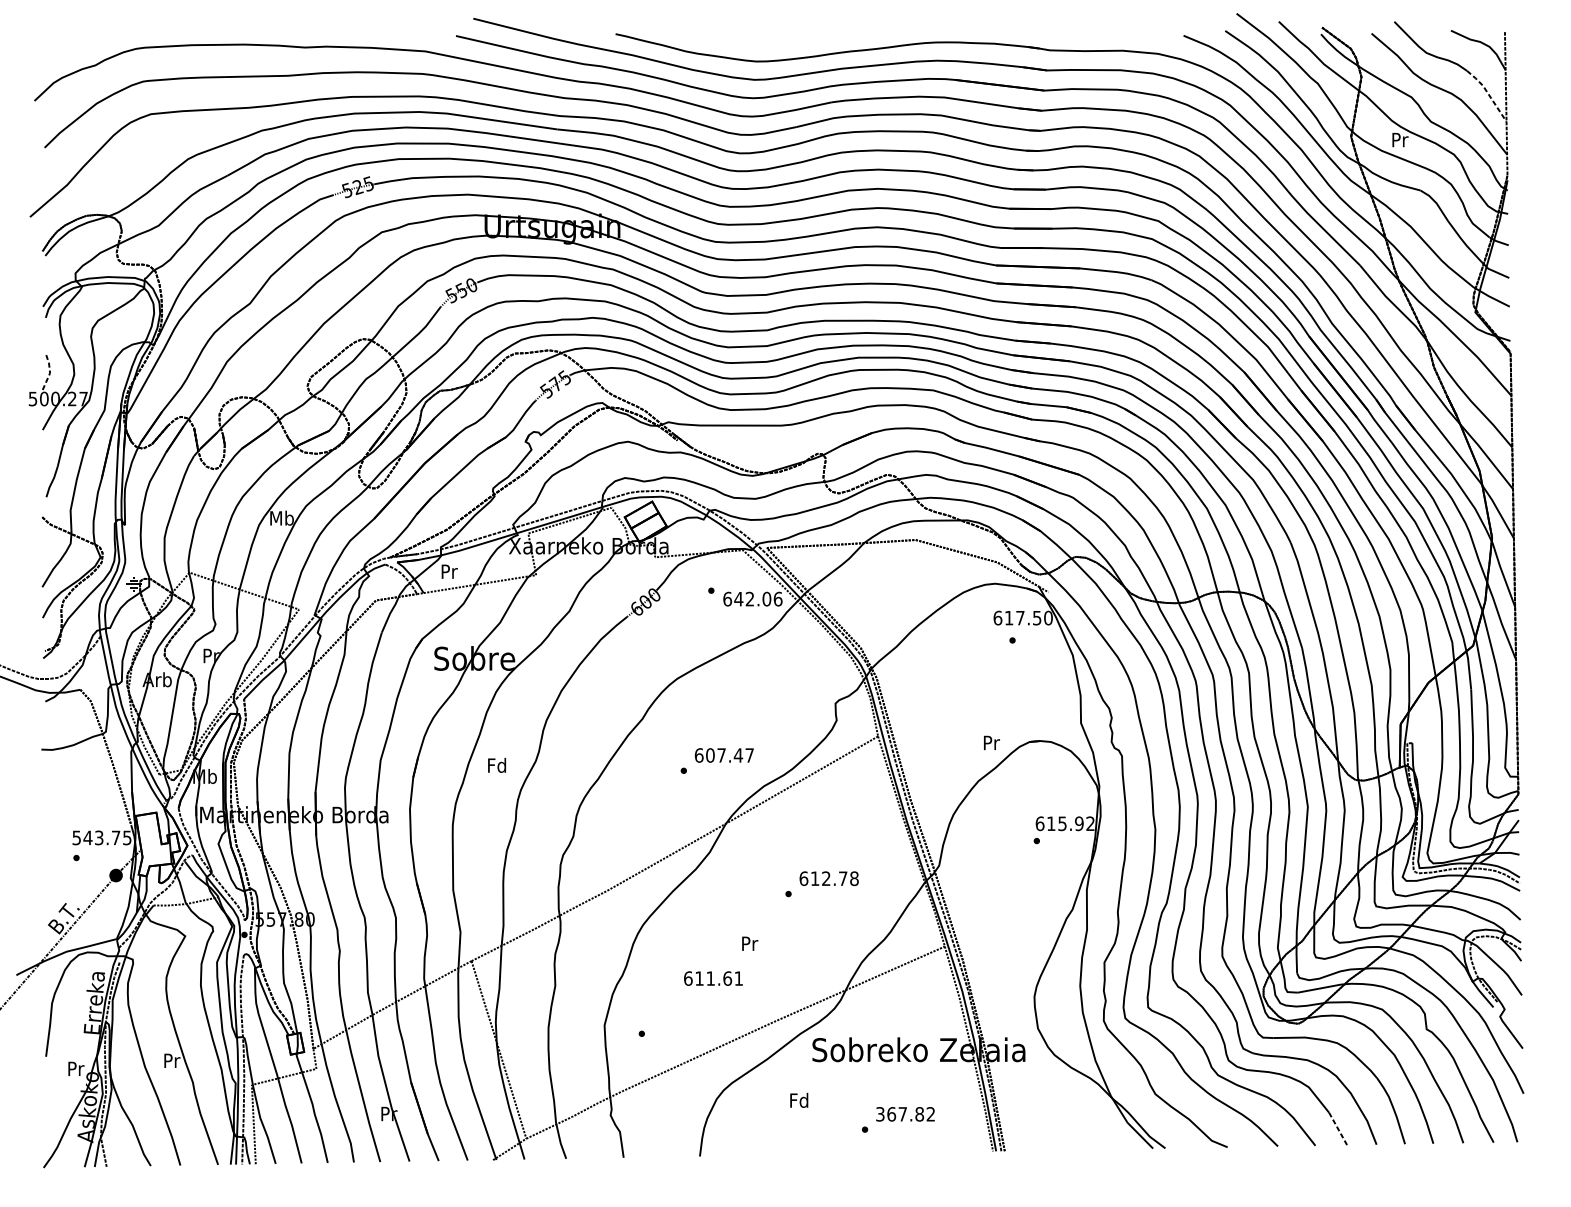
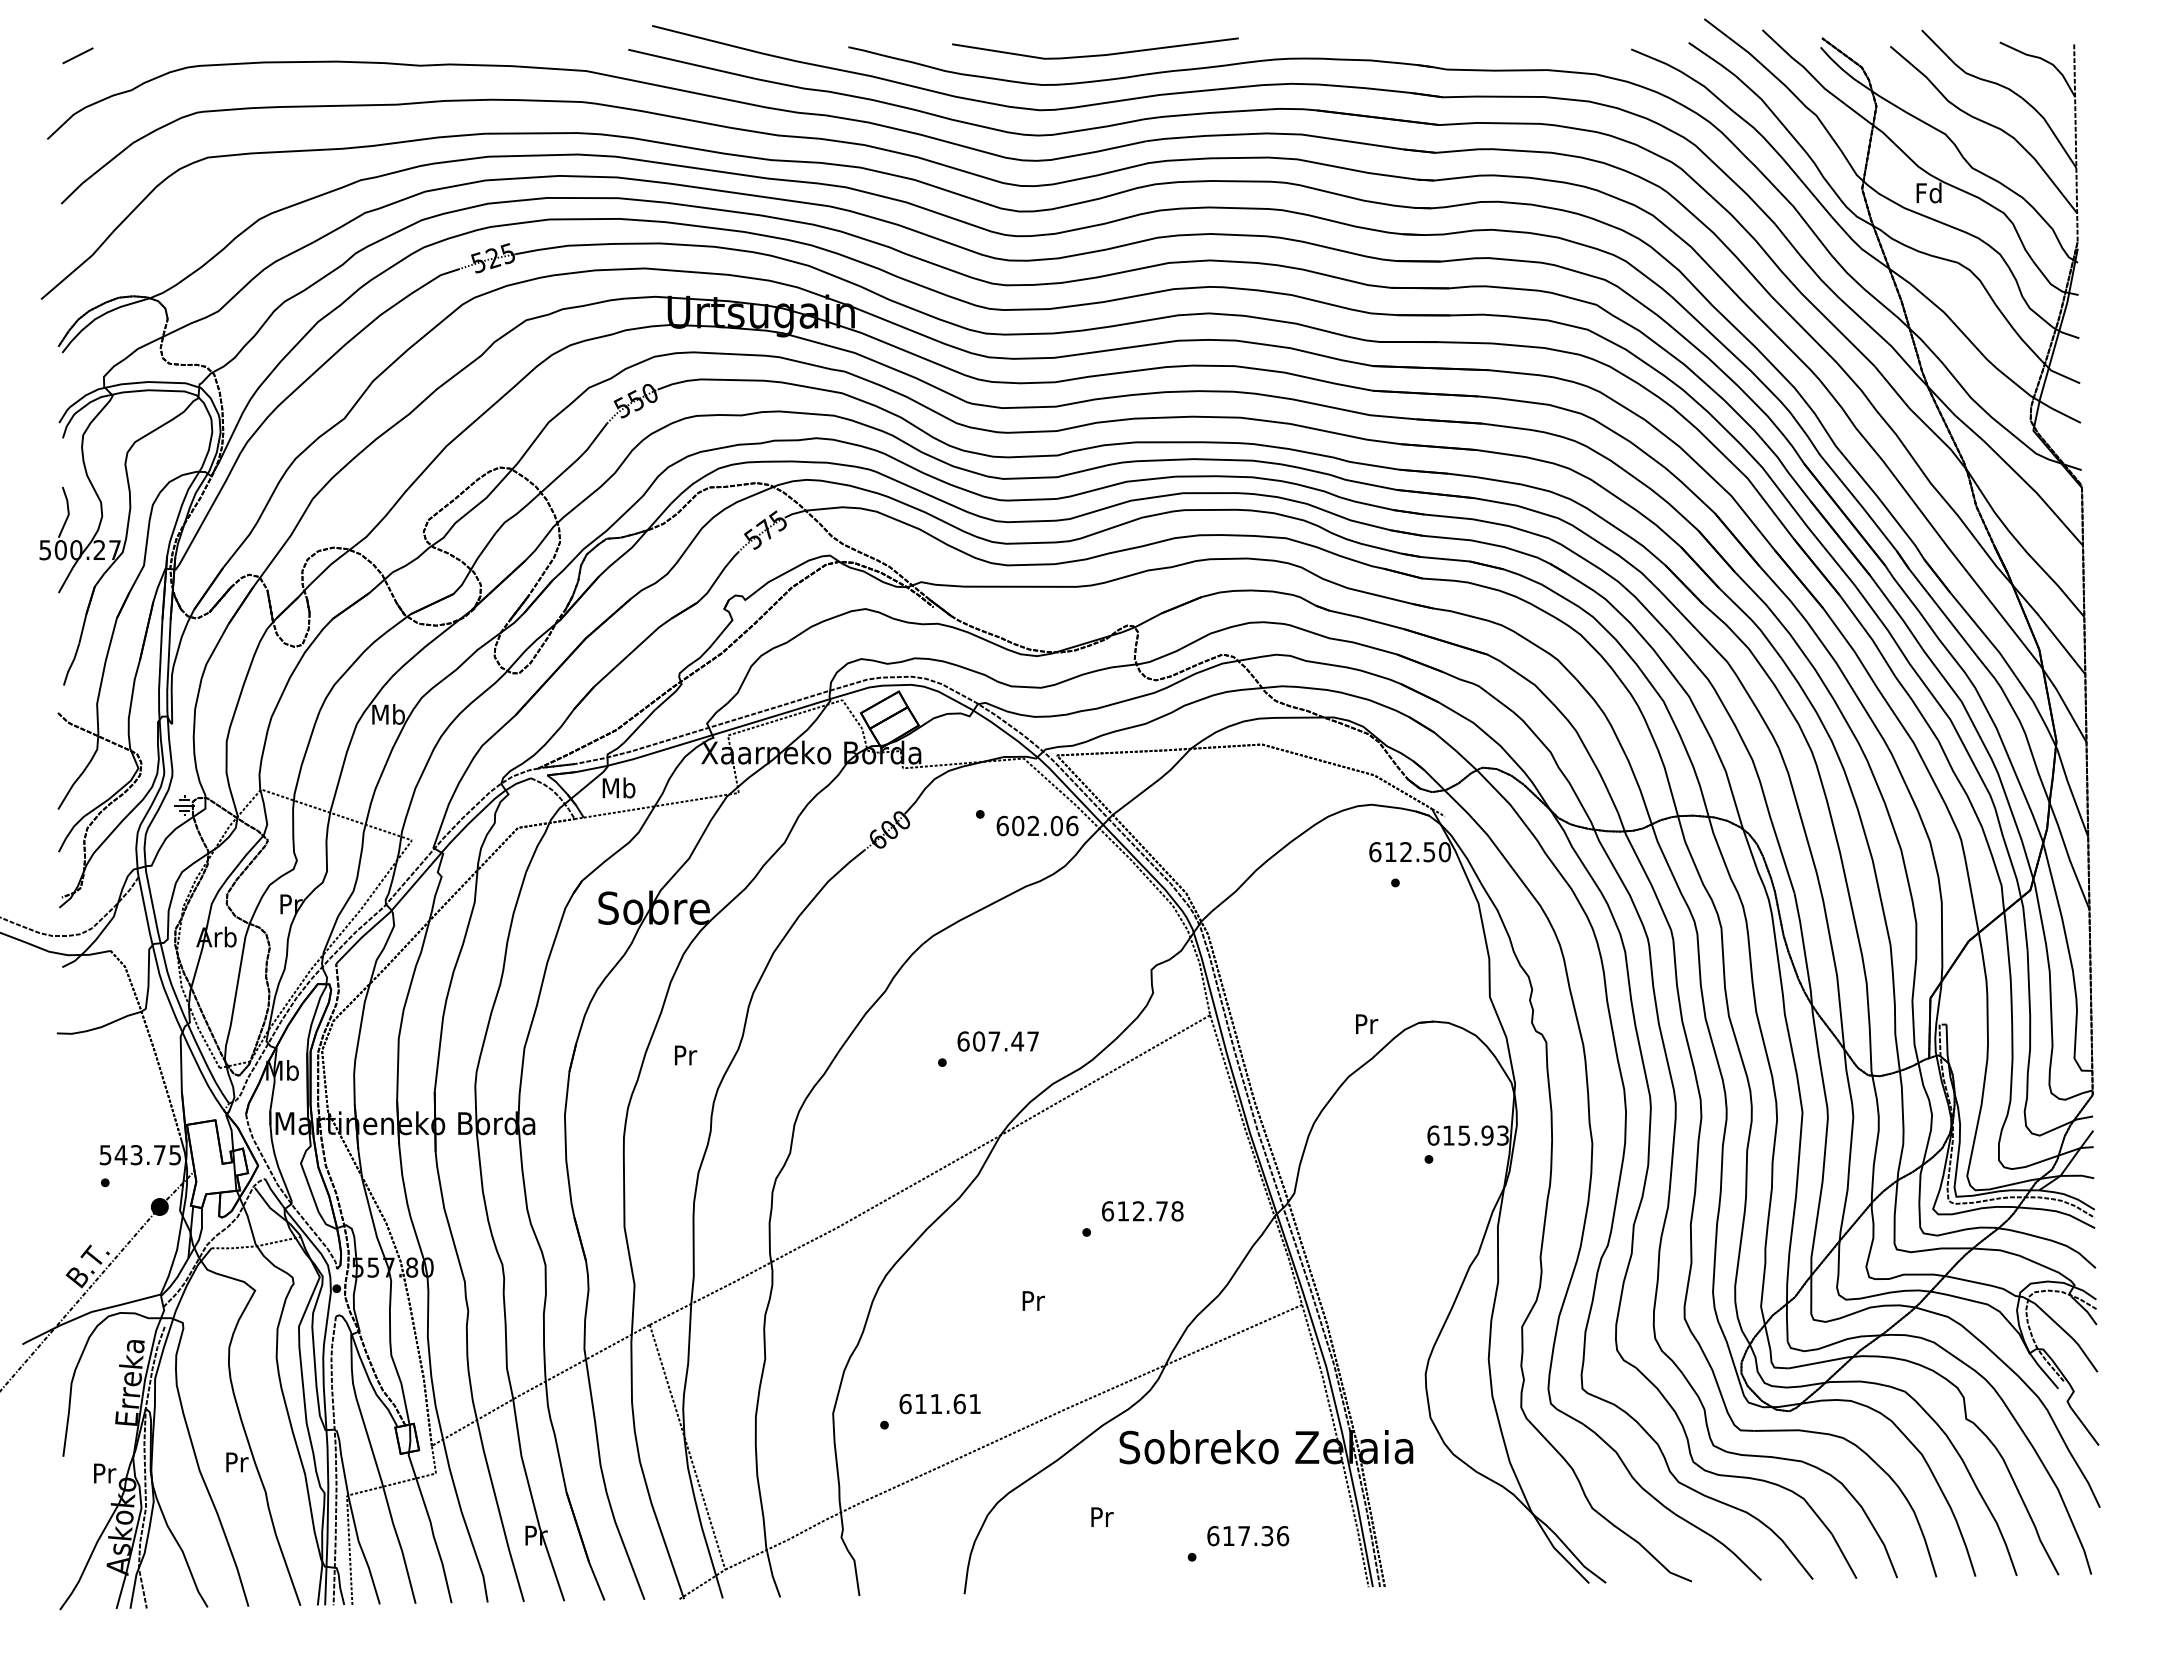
line: (794, 39) -> (1095, 54), added
line: (56, 40) -> (77, 55), added
line: (1488, 93) -> (2051, 129), dashed -> solid
text: (1399, 139) -> (1928, 192), Pr -> Fd
line: (49, 371) -> (68, 512), dashed -> solid
text: (448, 571) -> (618, 787), Pr -> Mb
text: (738, 598) -> (1017, 825), 642.06 -> 602.06
text: (1019, 617) -> (1405, 851), 617.50 -> 612.50
text: (496, 764) -> (684, 1054), Fd -> Pr
text: (1090, 823) -> (1502, 1135), 615.92 -> 615.93
text: (712, 978) -> (939, 1403), moved
text: (799, 1100) -> (1101, 1516), Fd -> Pr
text: (905, 1114) -> (1248, 1536), 367.82 -> 617.36
line: (1338, 1129) -> (1844, 1556), dashed -> solid

